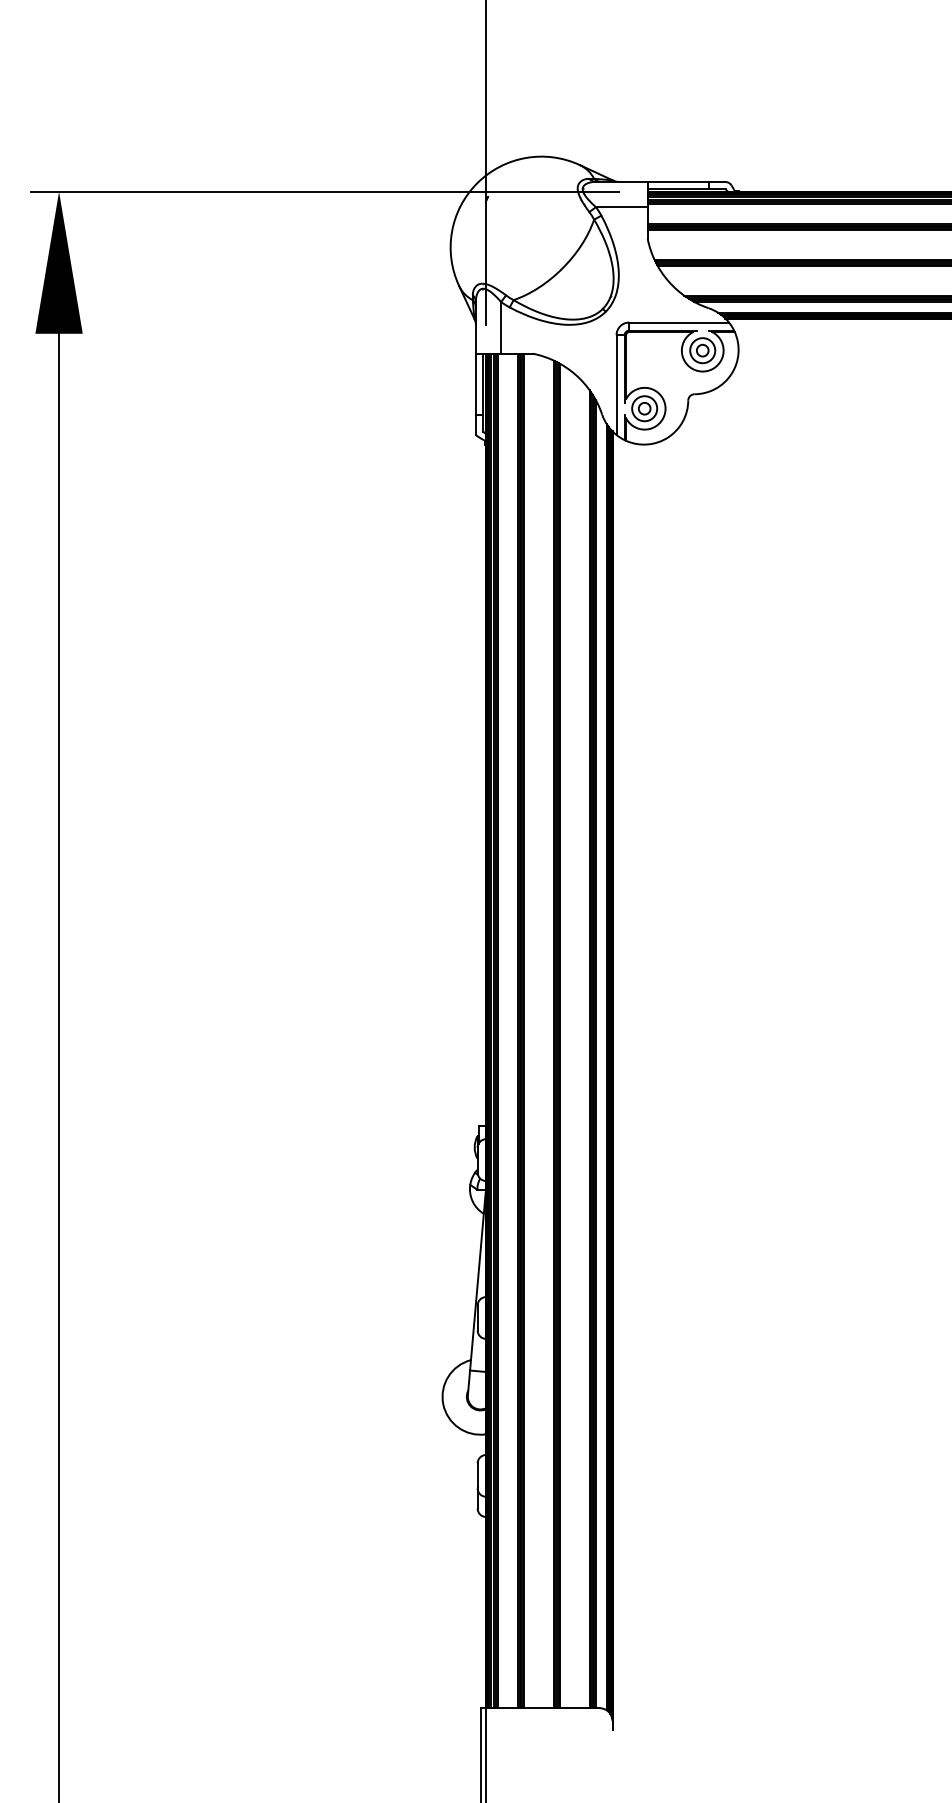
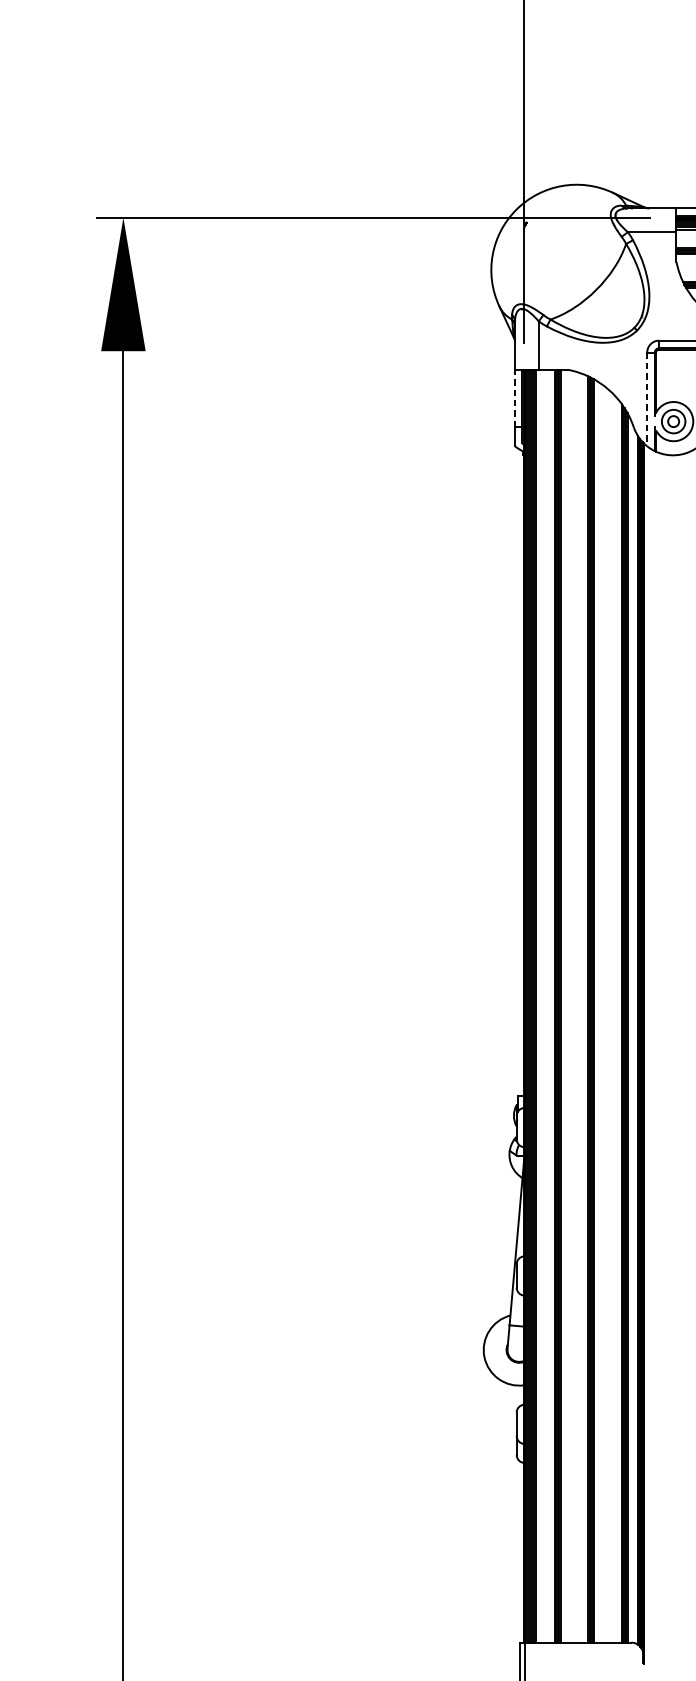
line: (475, 383) -> (514, 397), solid -> dashed
line: (616, 385) -> (647, 399), solid -> dashed

